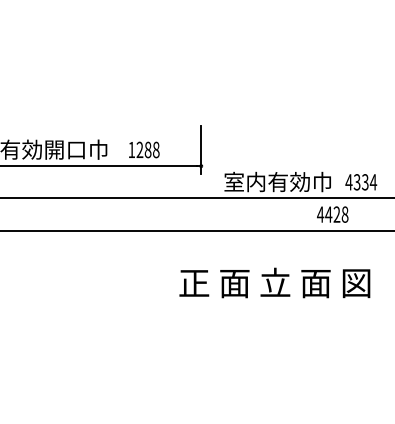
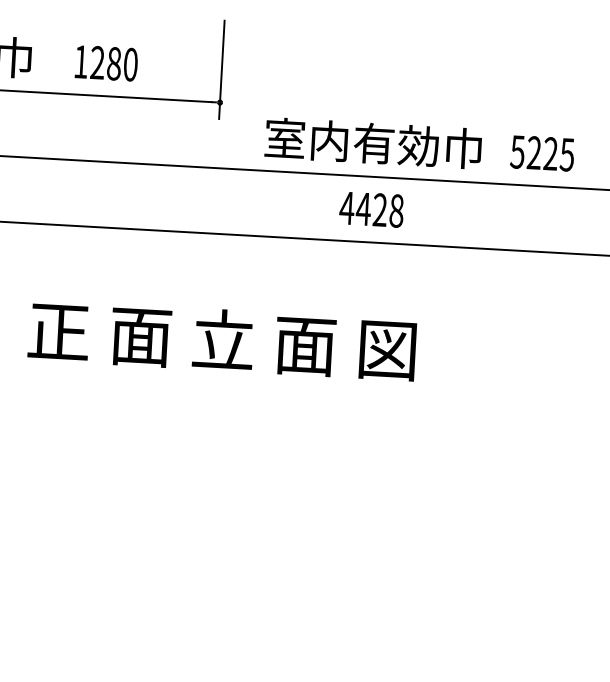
text: (156, 149) -> (131, 63), 1288 -> 1280
text: (361, 182) -> (543, 153), 4334 -> 5225
text: (332, 214) -> (371, 209), moved
text: (274, 282) -> (221, 339), moved

